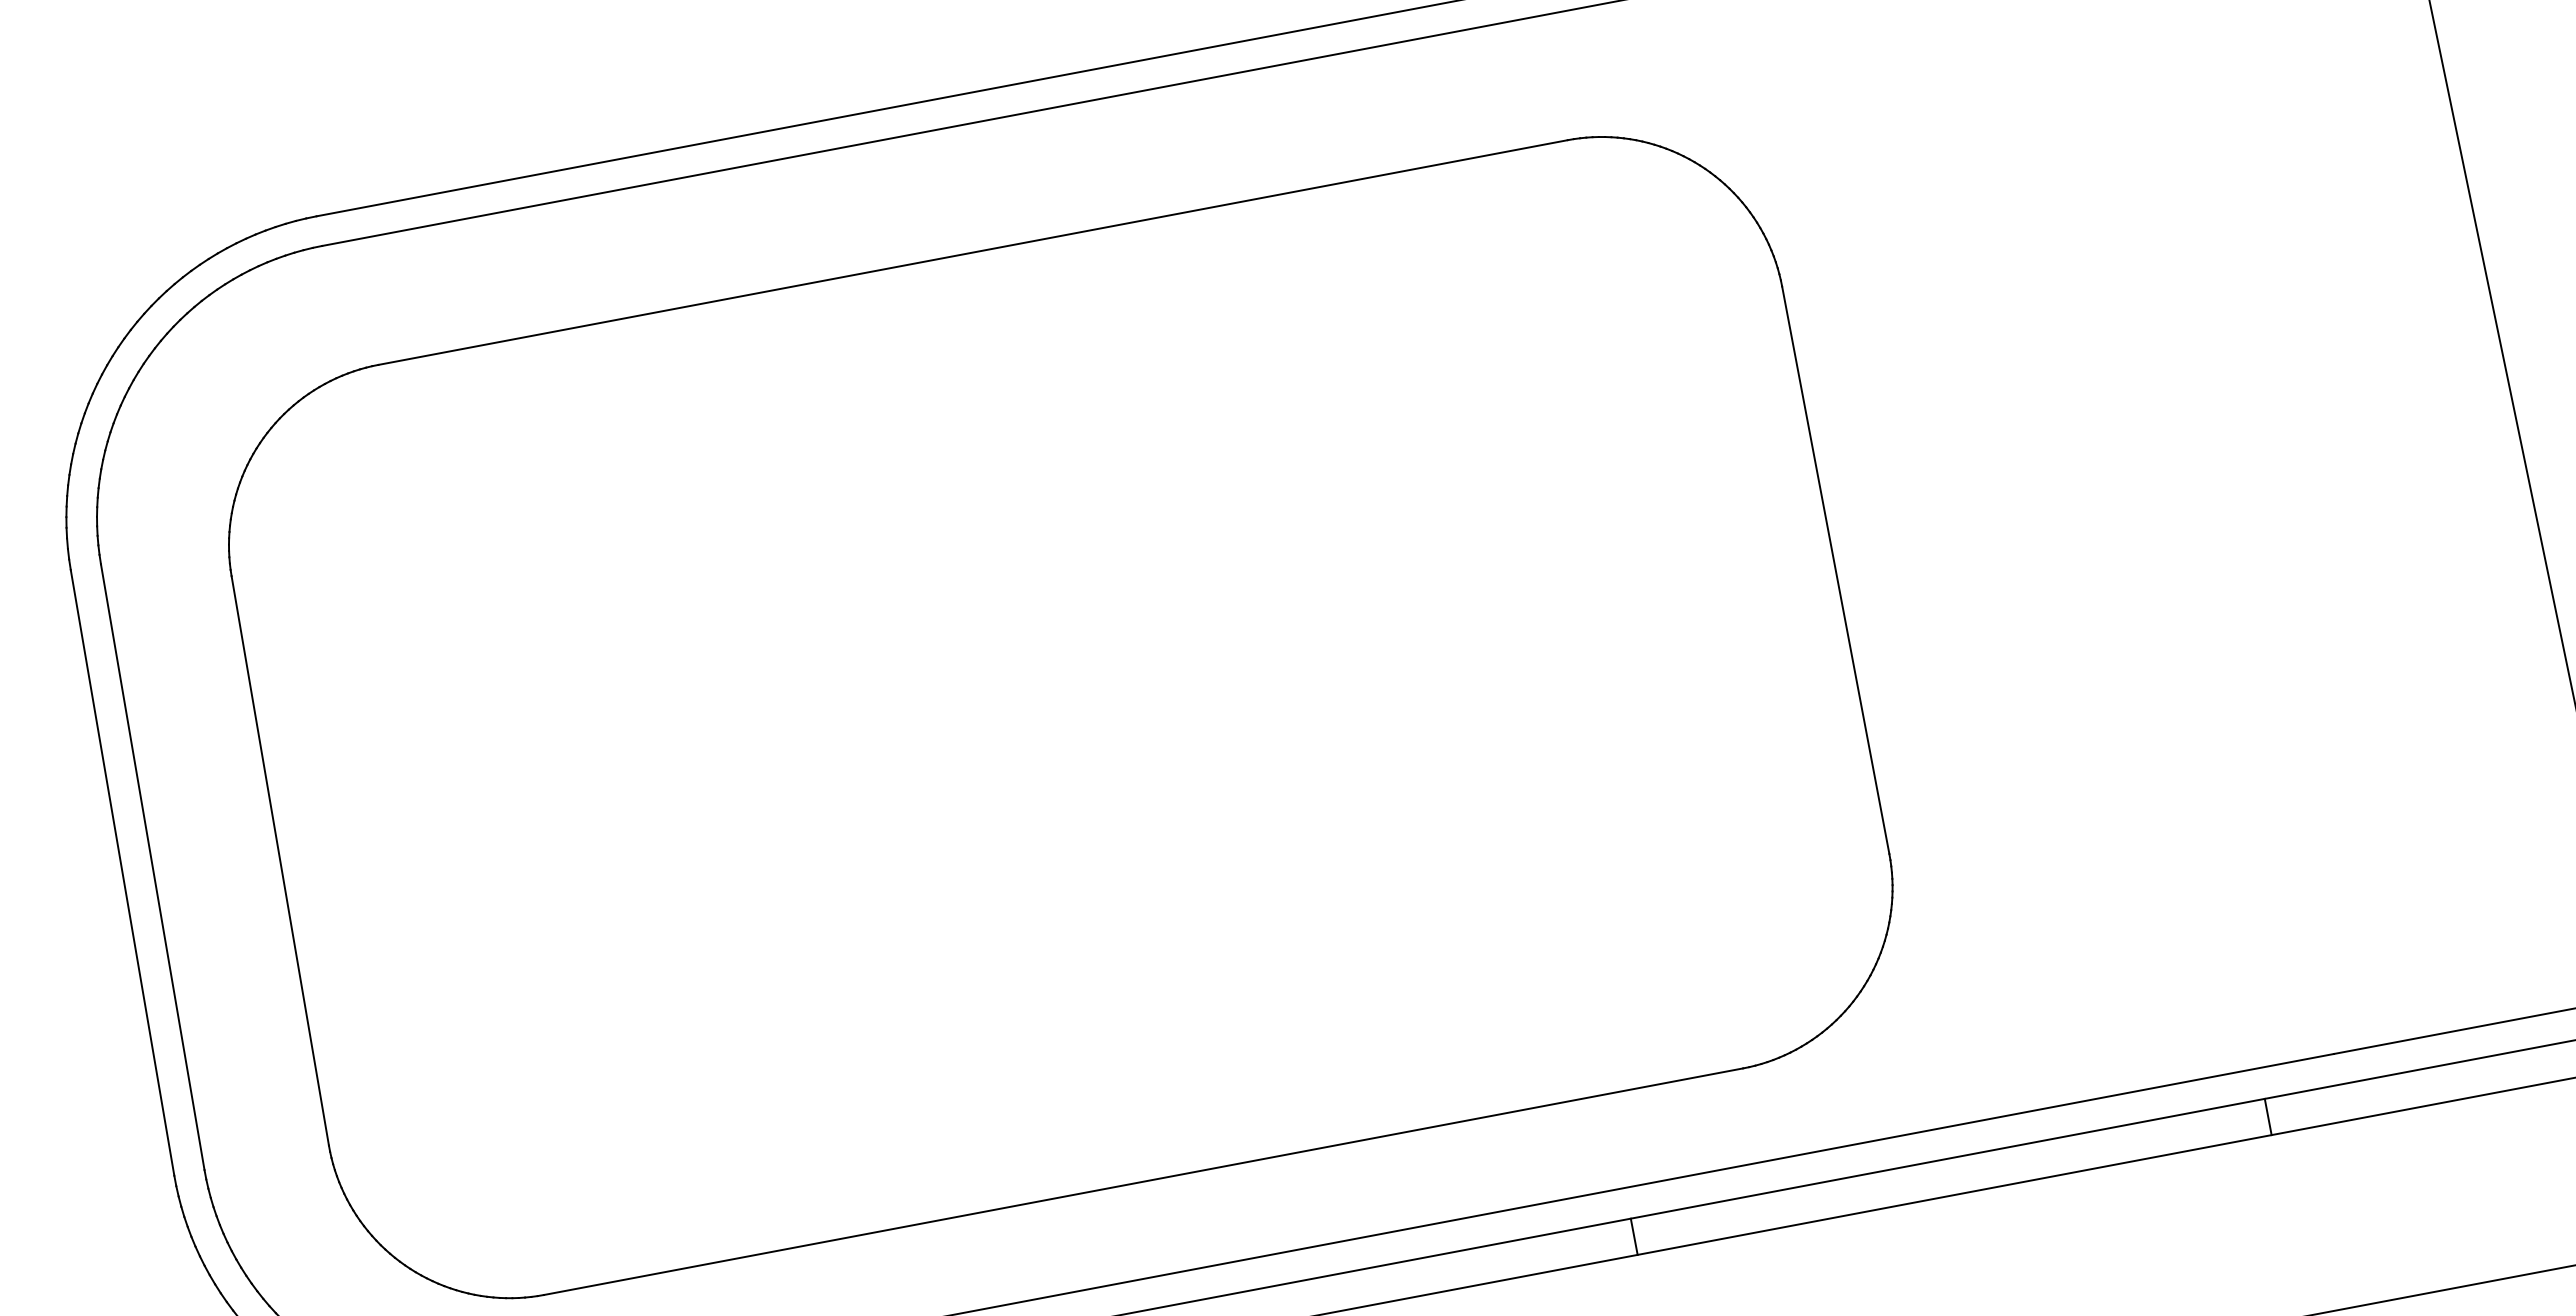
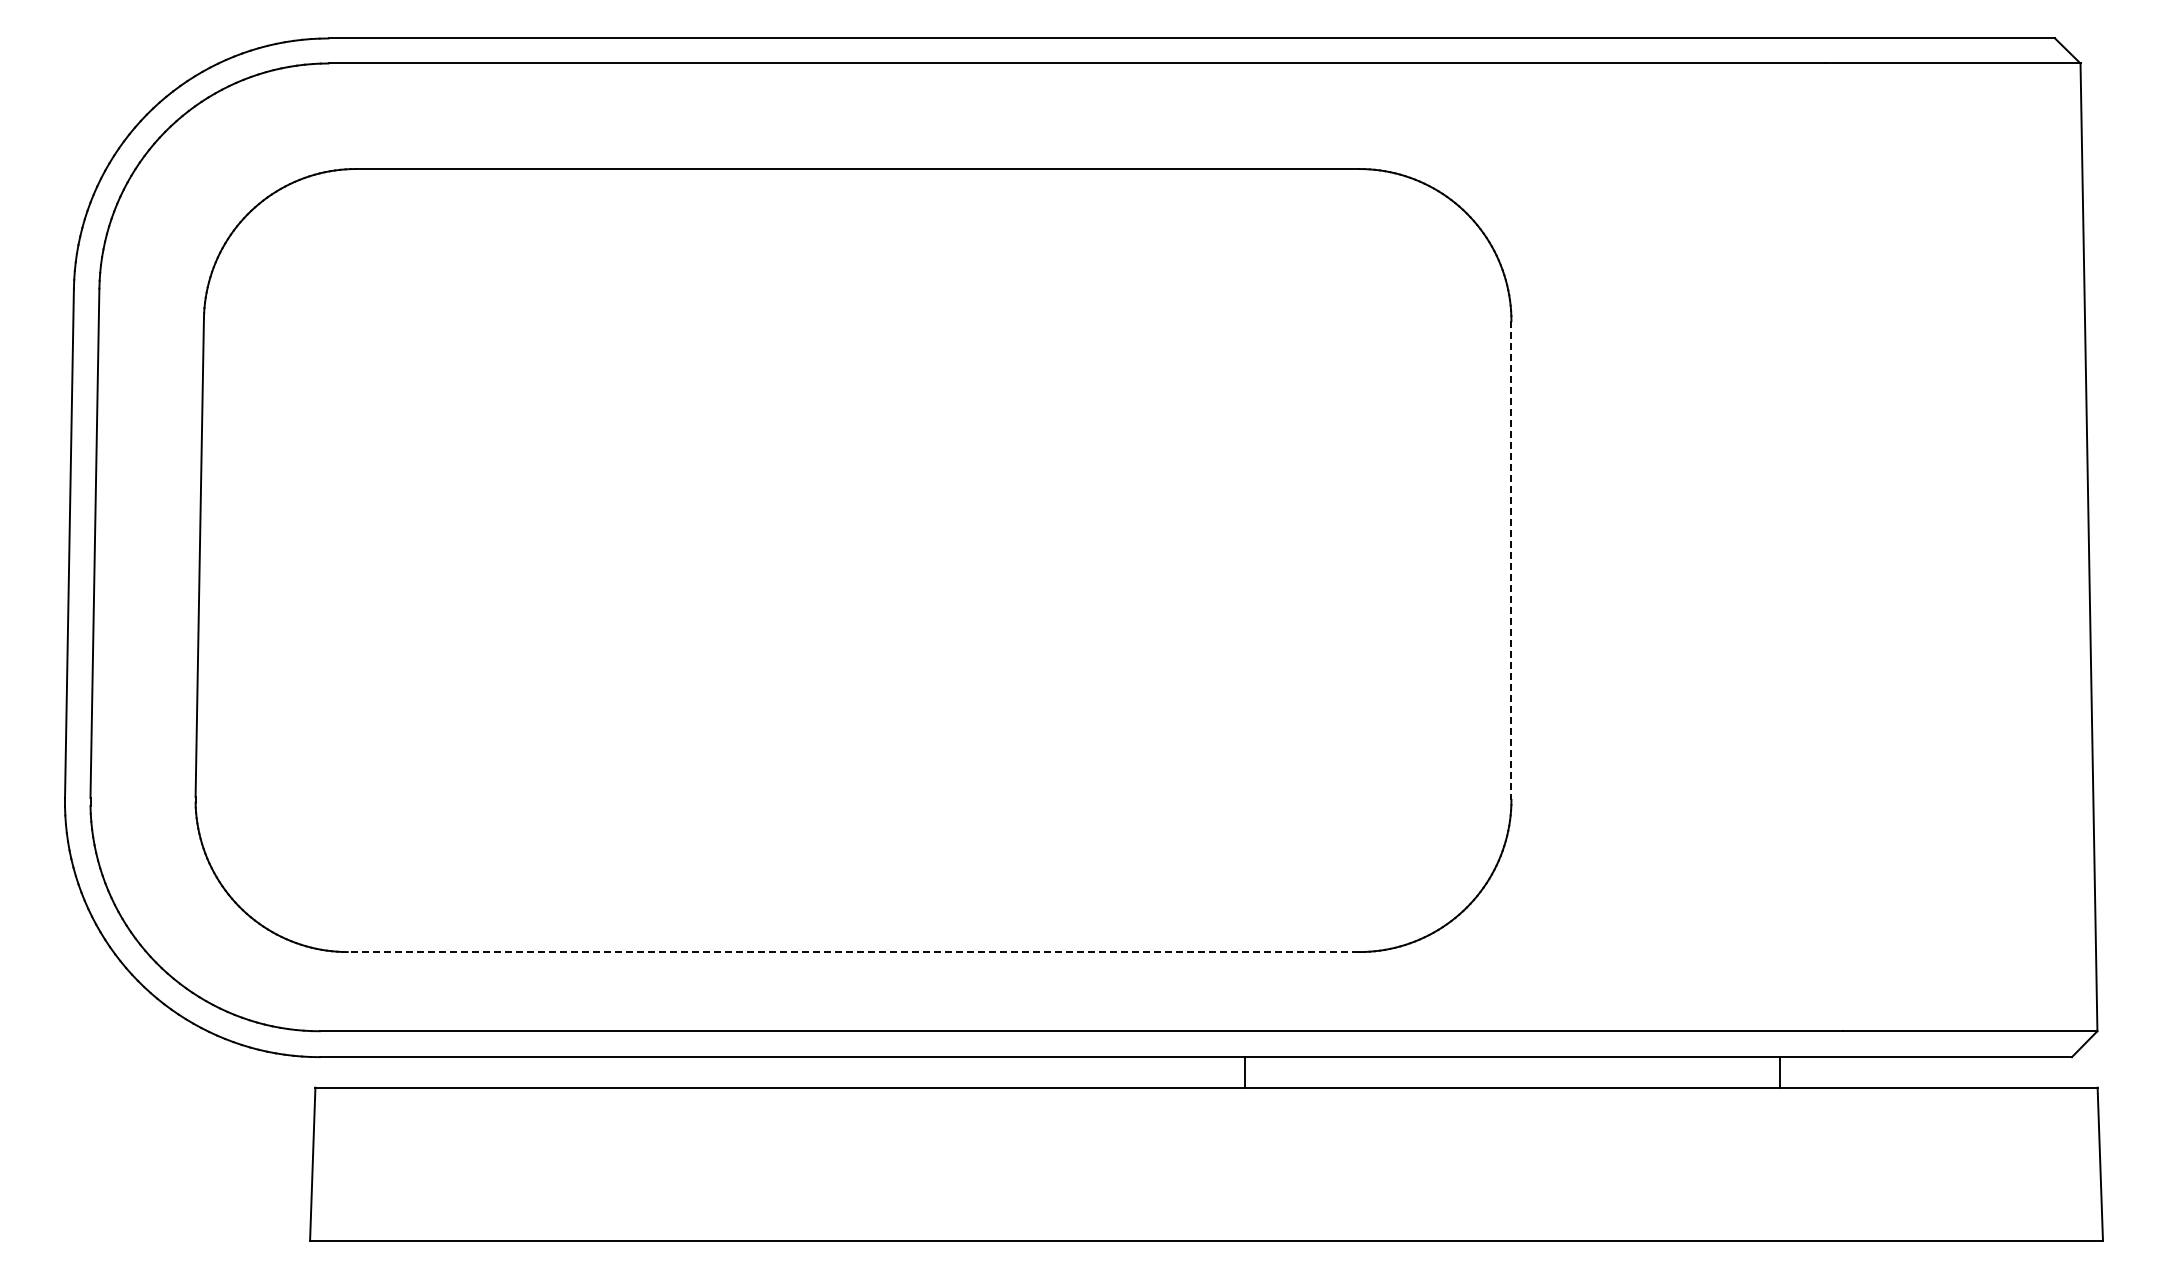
line: (1836, 571) -> (1511, 561), solid -> dashed
line: (1143, 1182) -> (853, 952), solid -> dashed

